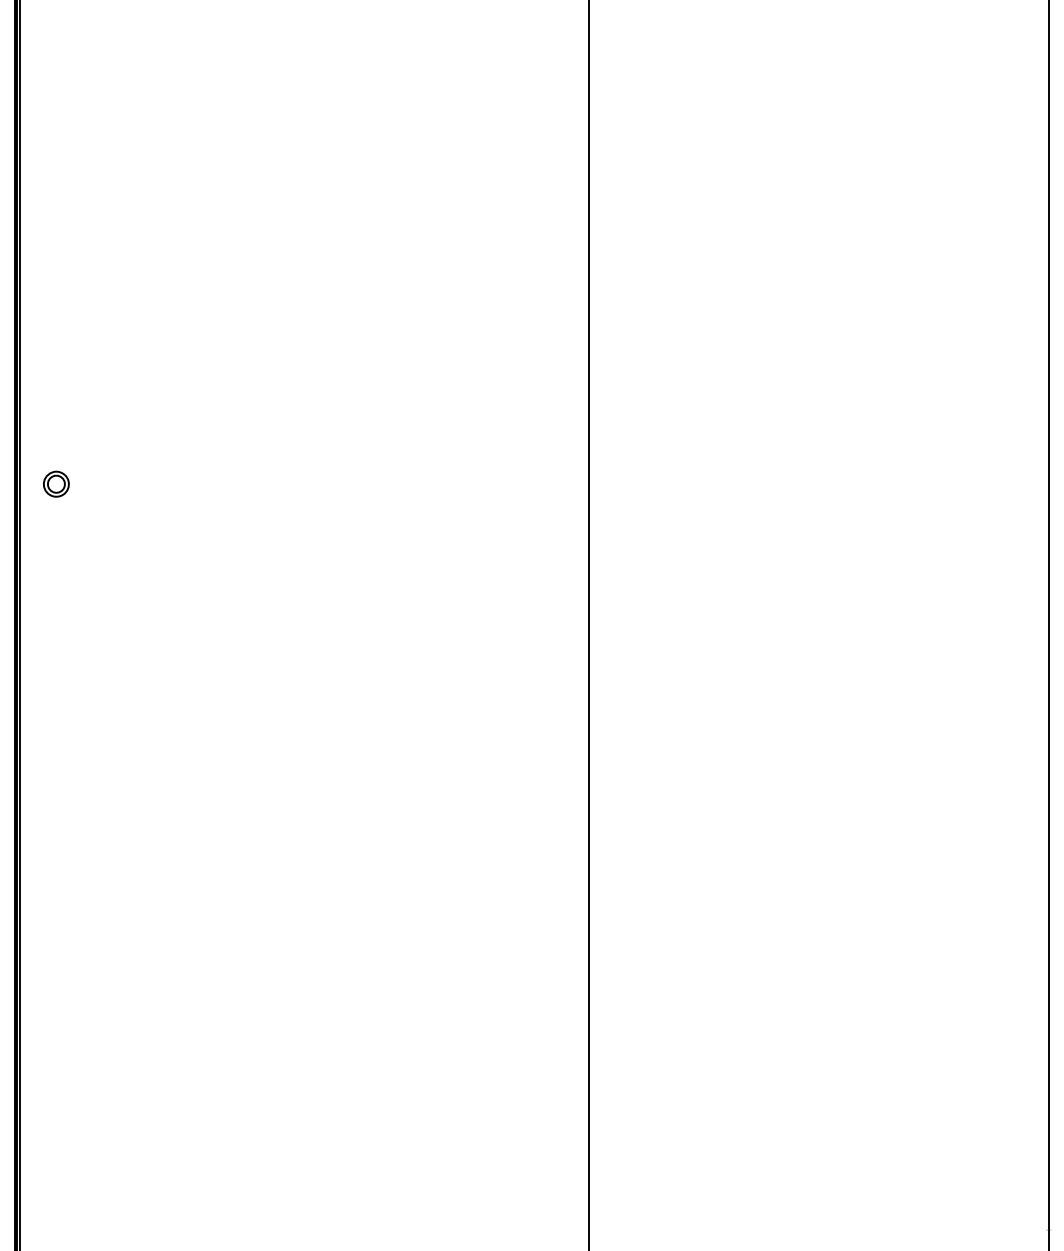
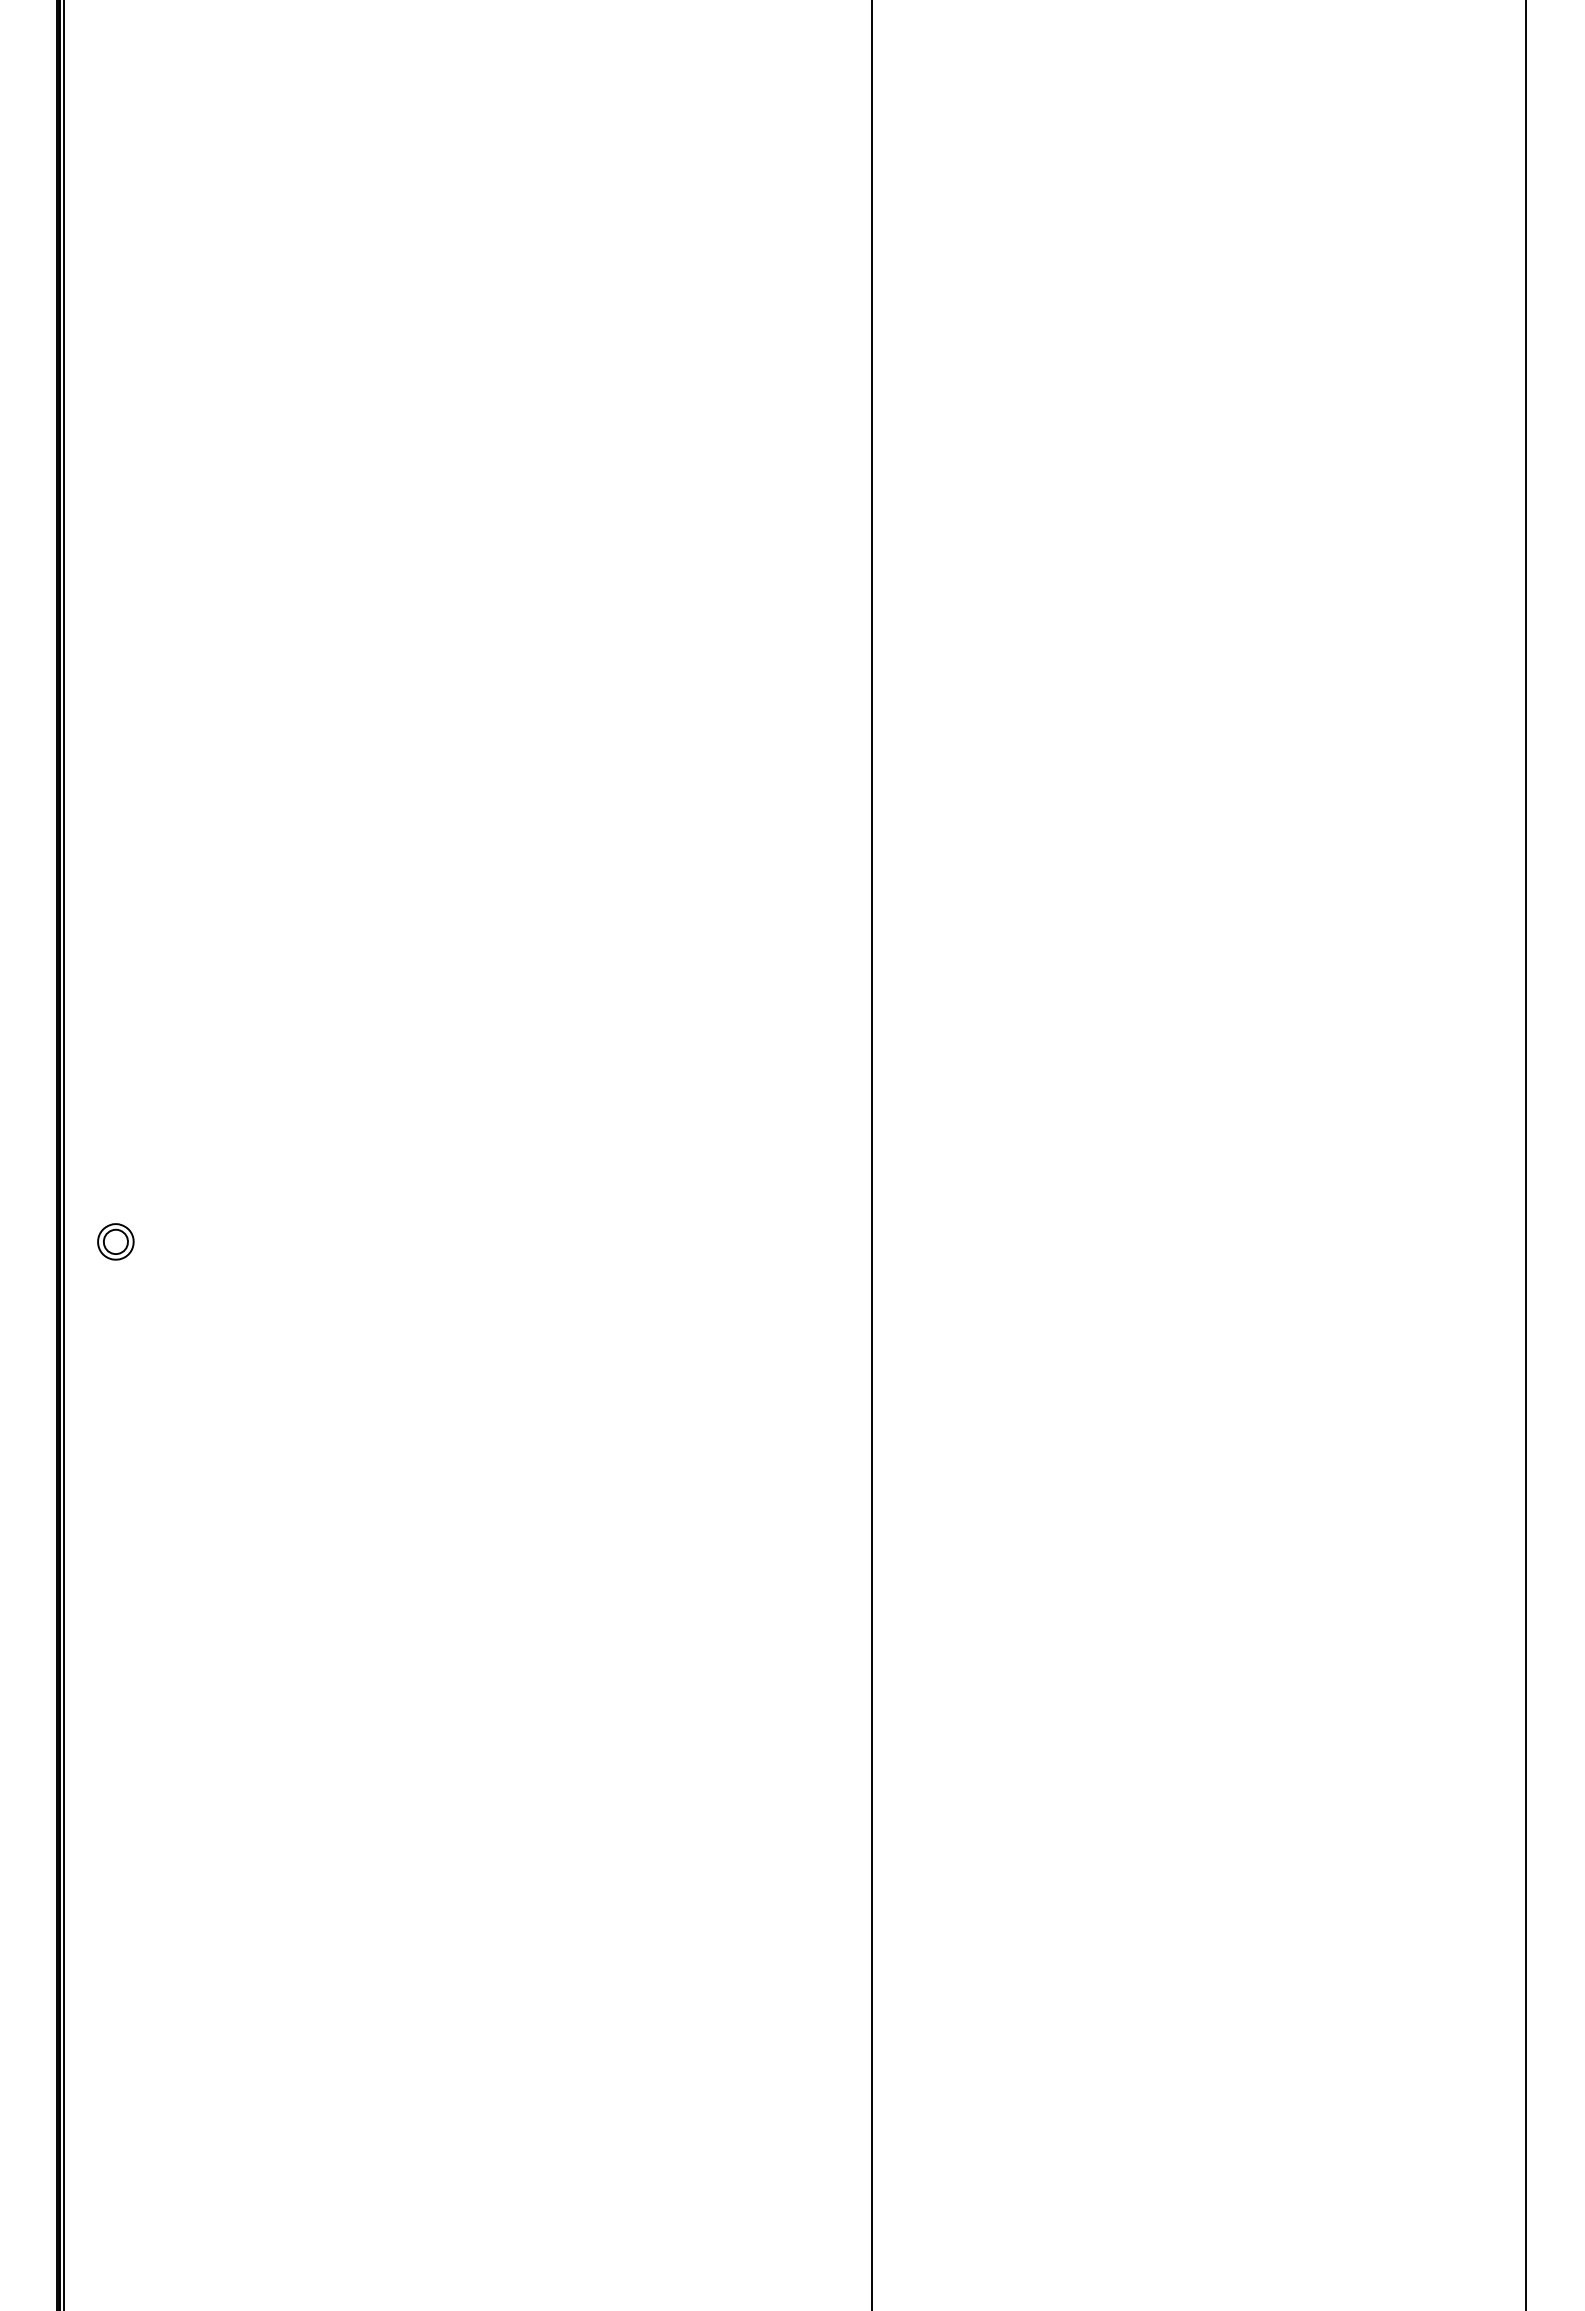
part: (56, 483) -> (115, 1241), moved

